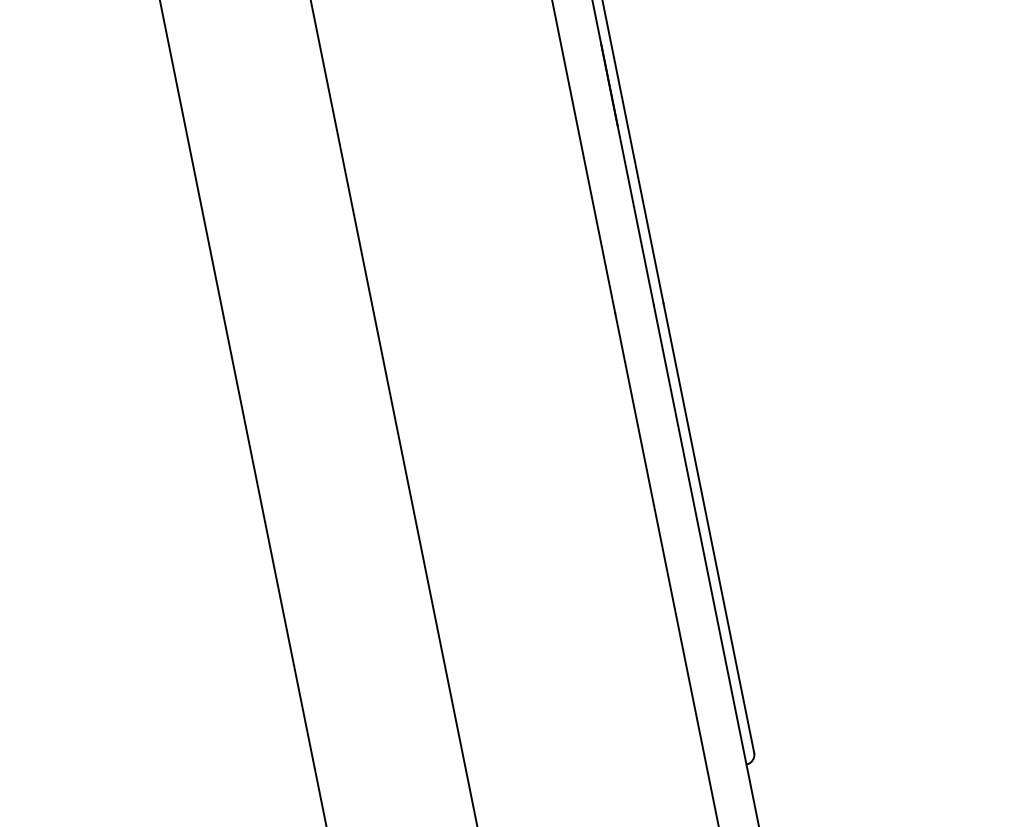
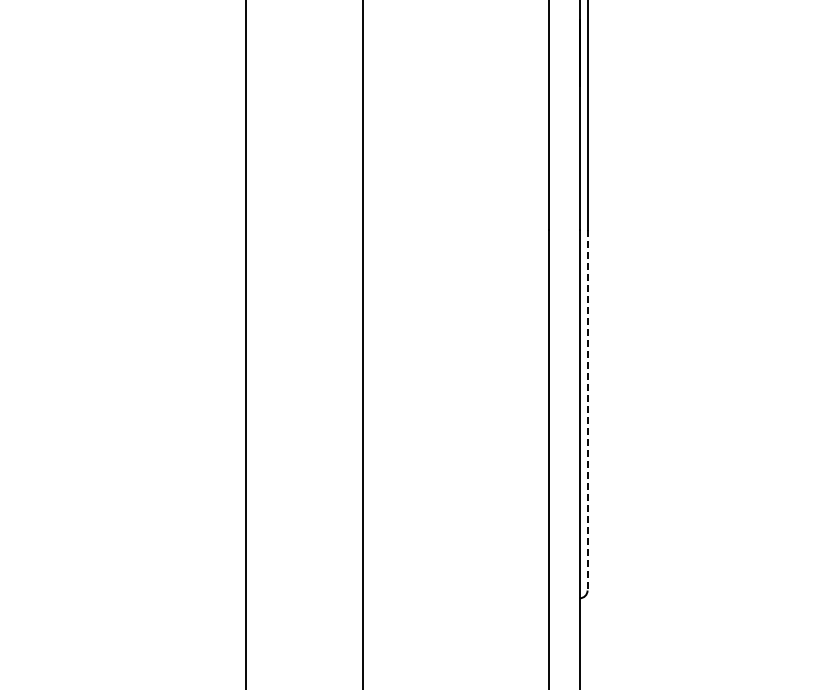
line: (708, 528) -> (587, 410), solid -> dashed

